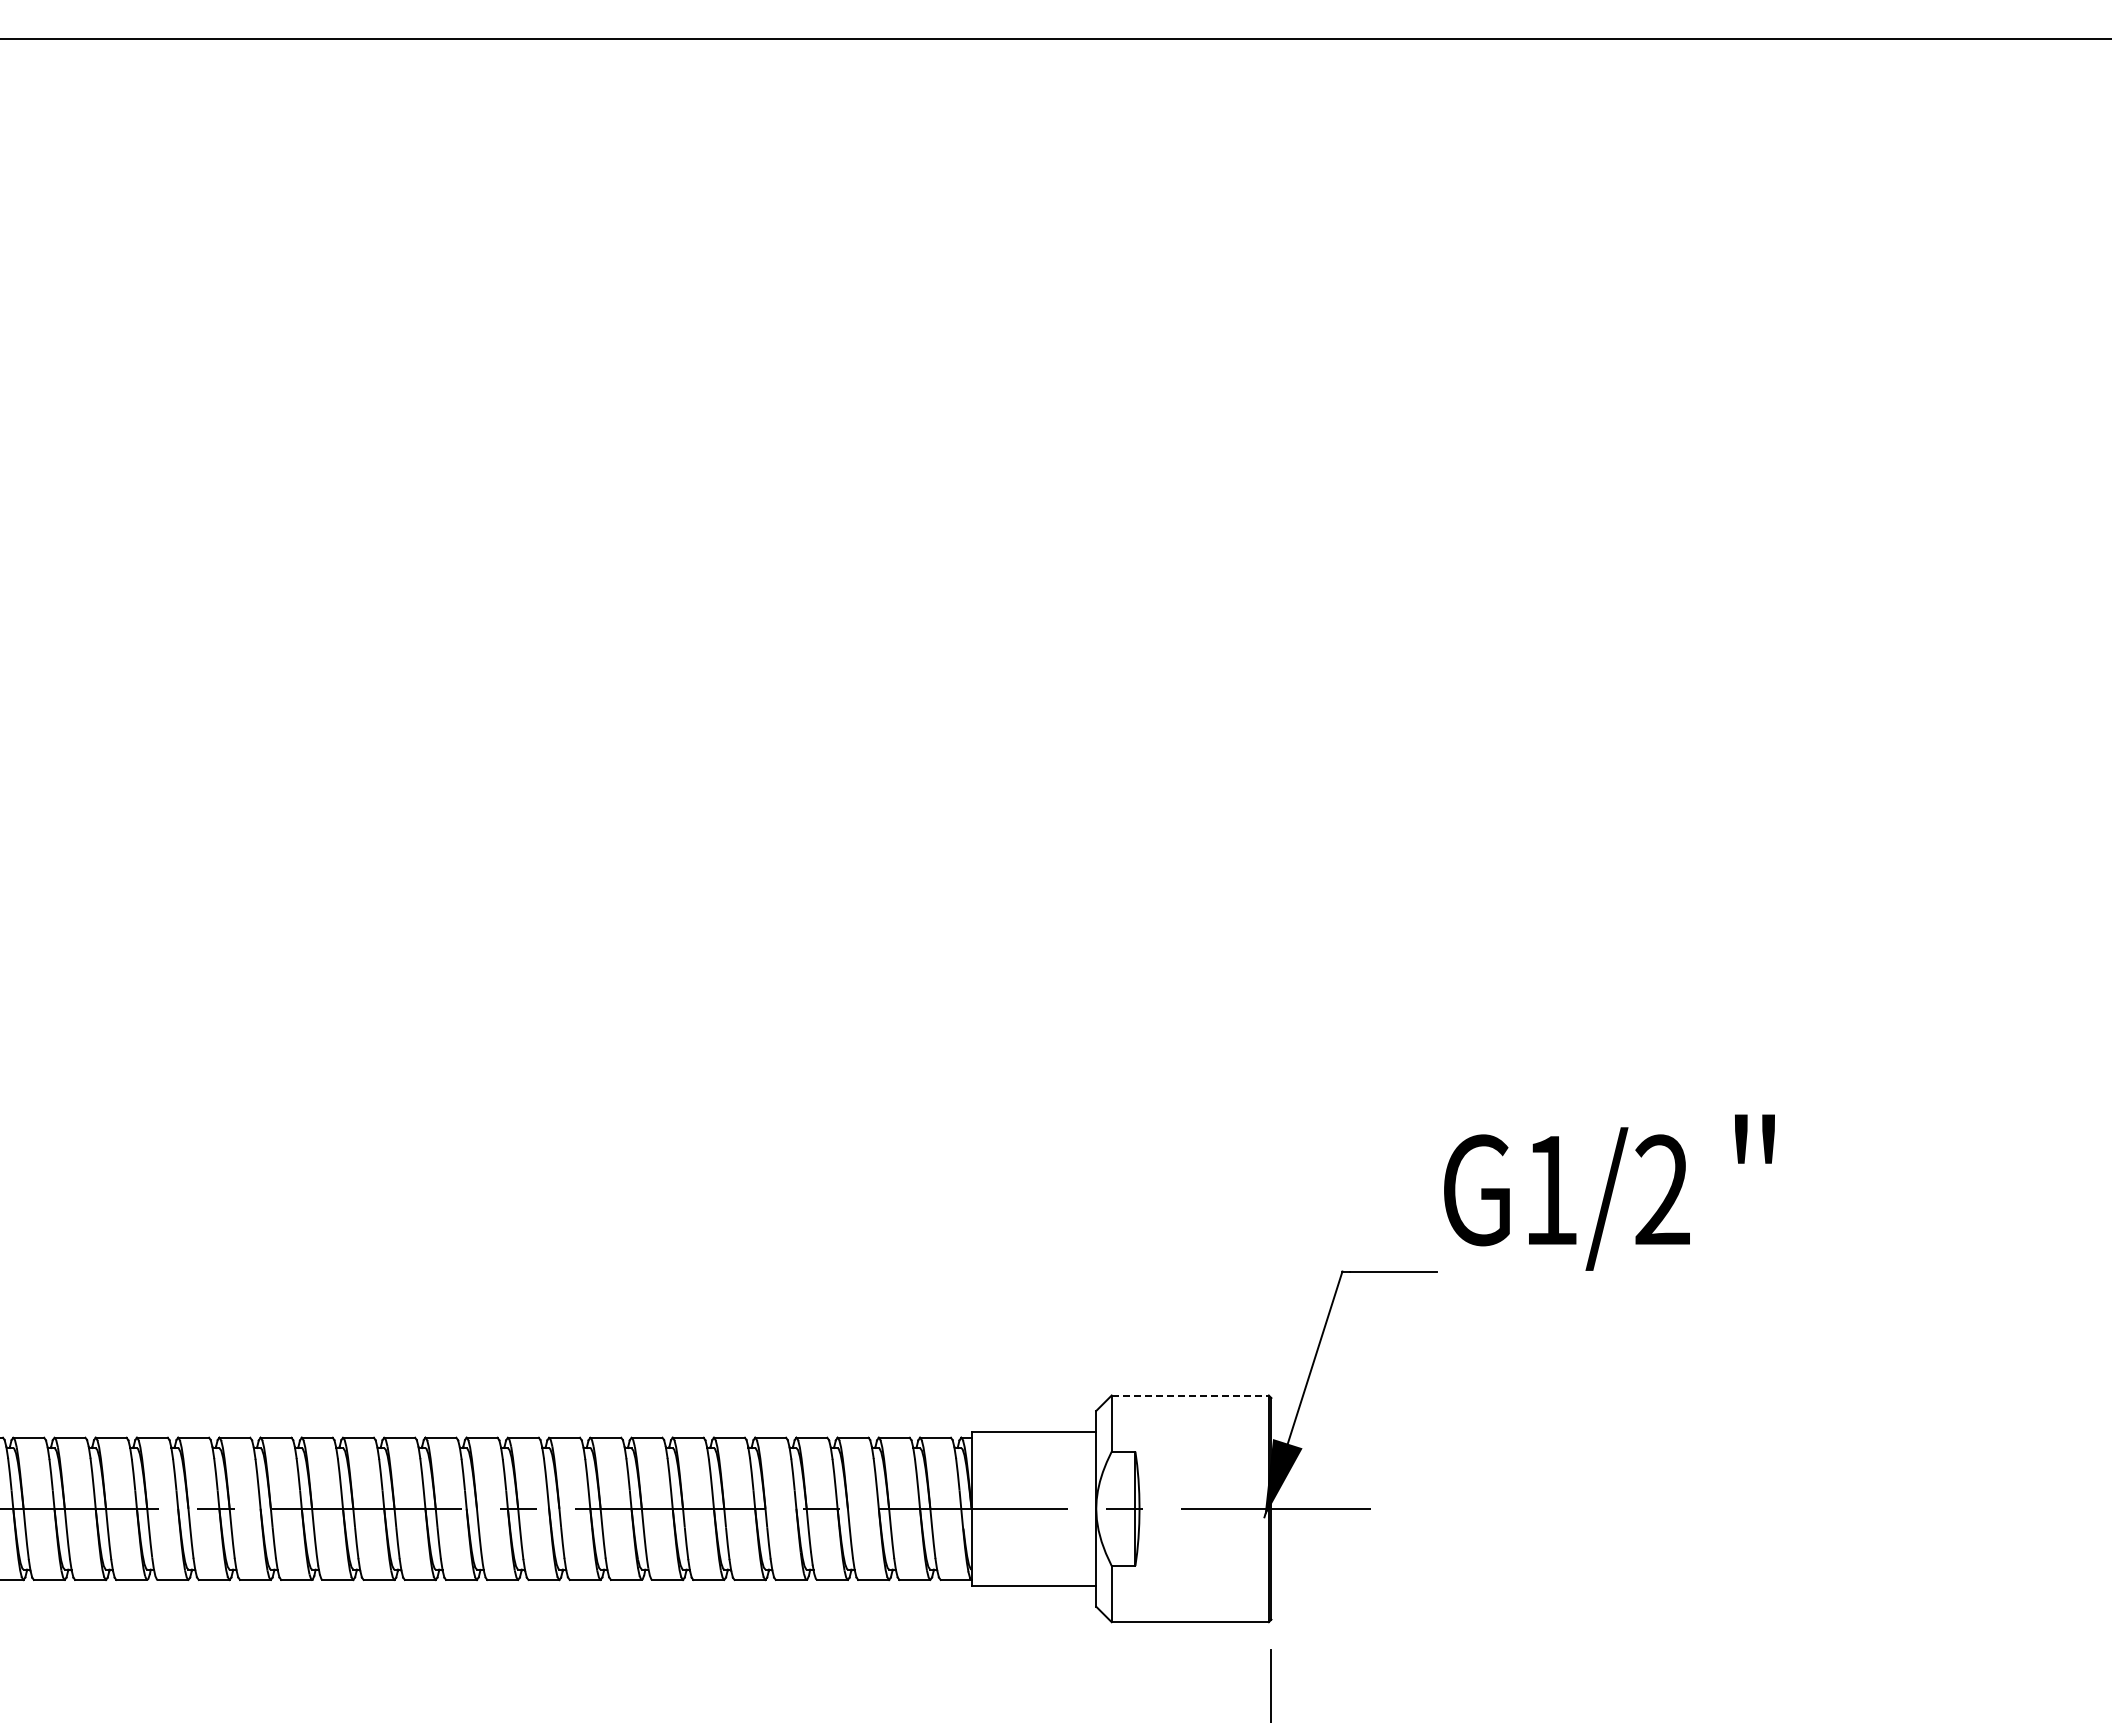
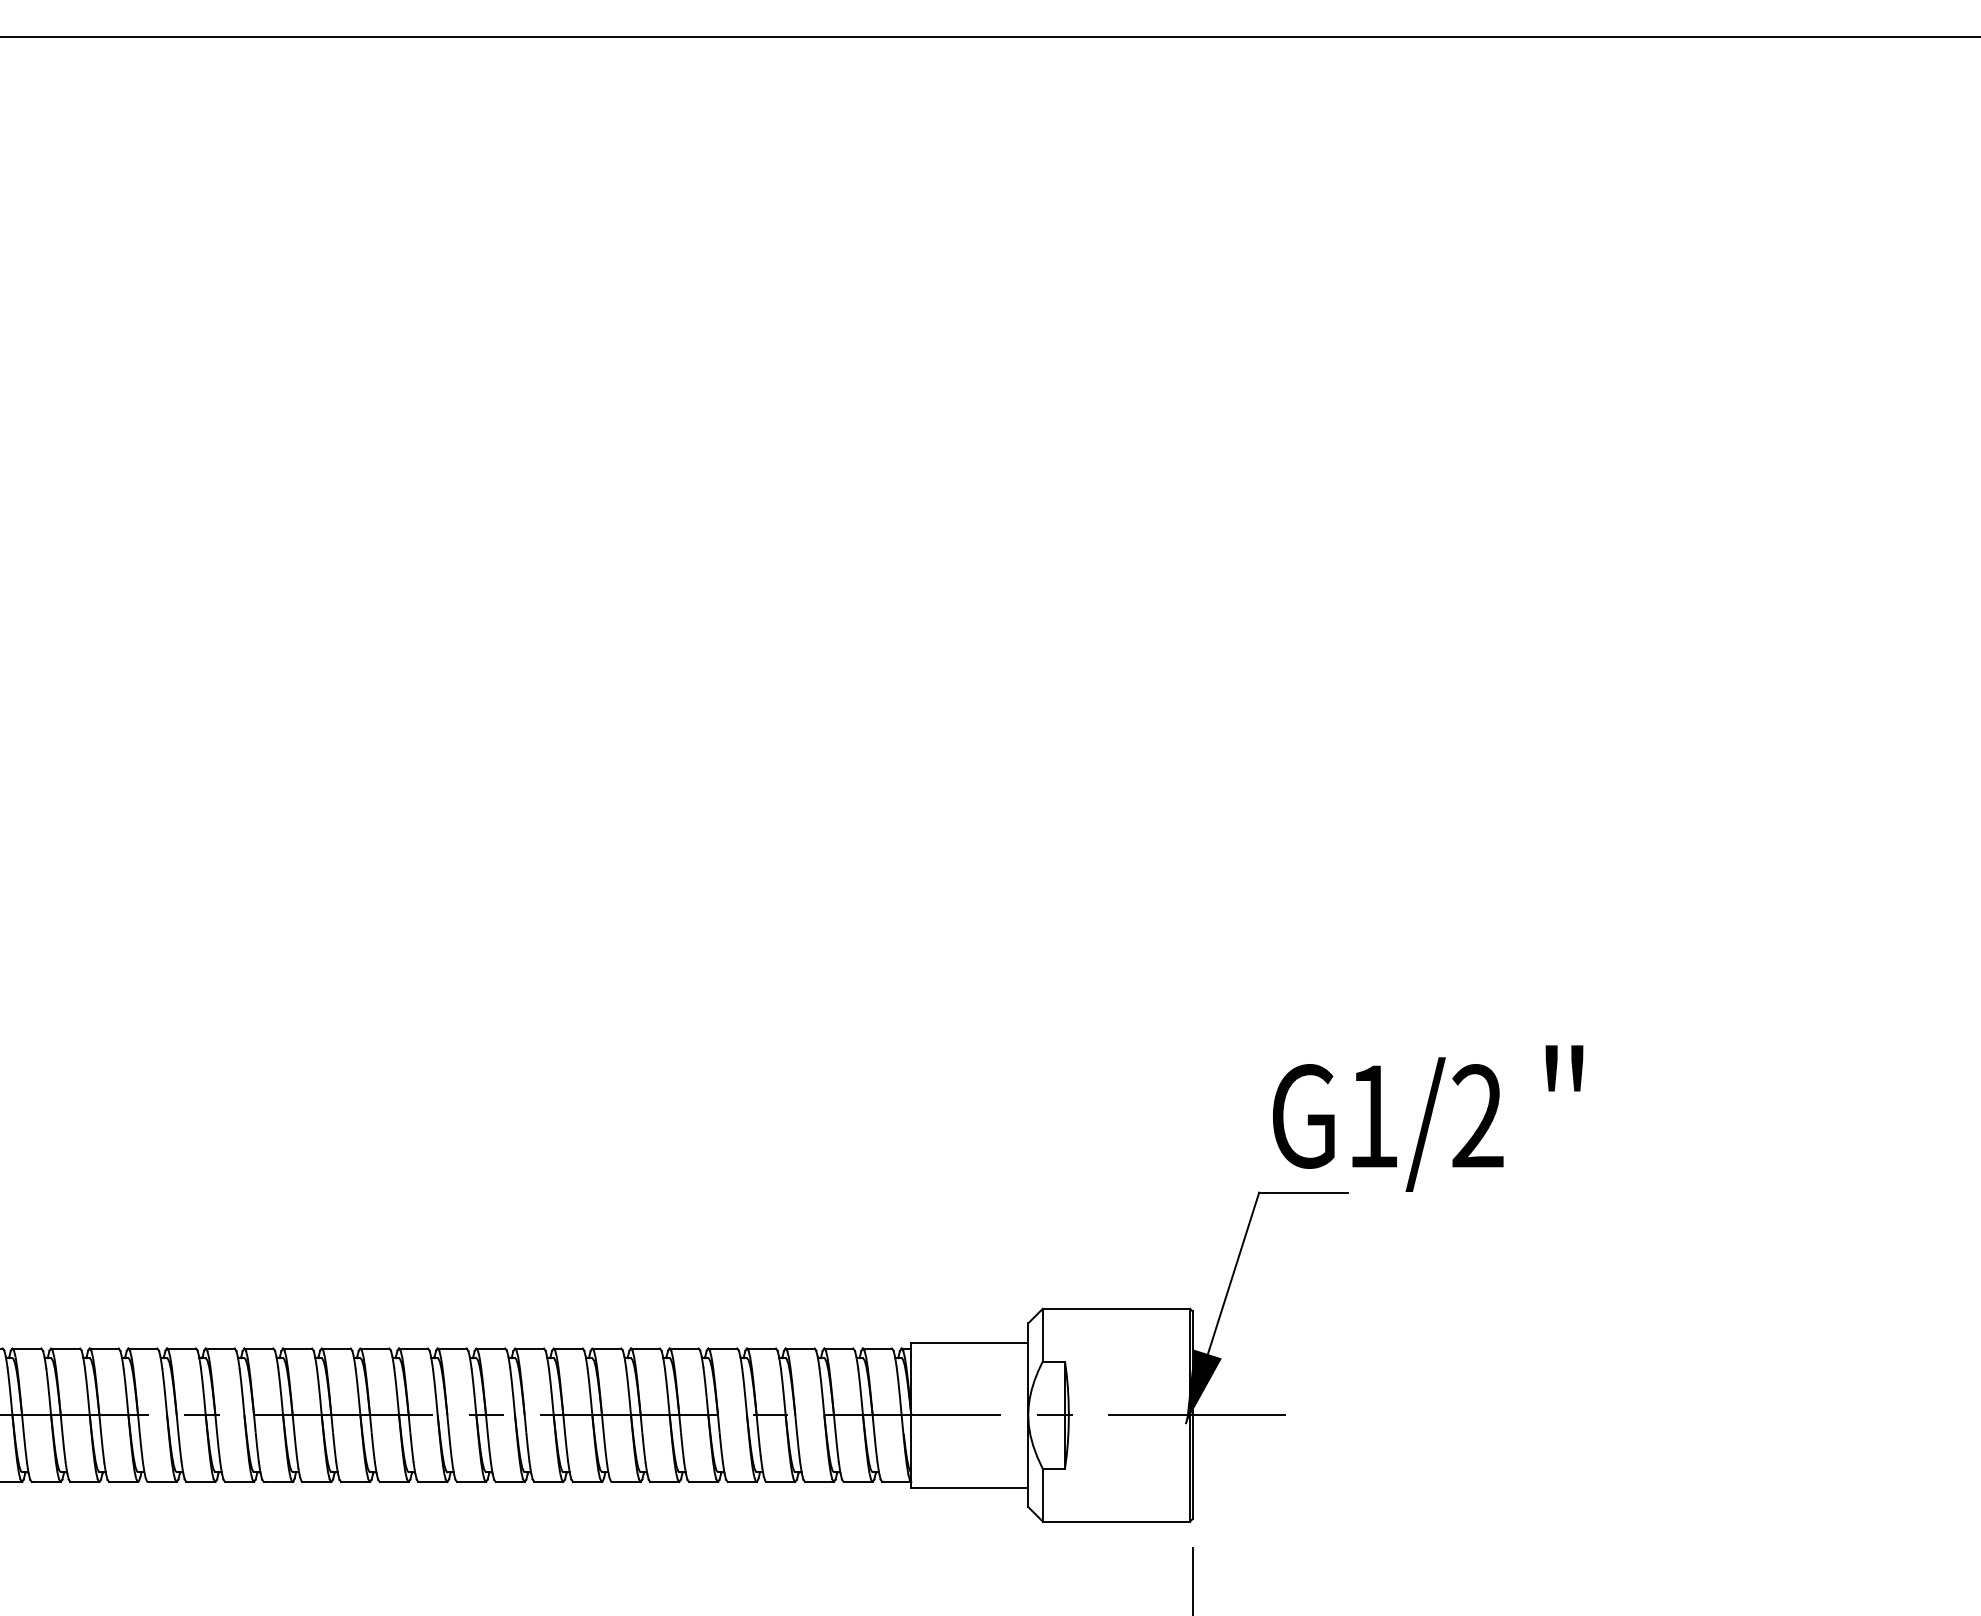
text: (1609, 1192) -> (1428, 1118), moved
line: (1190, 1395) -> (1116, 1308), dashed -> solid

